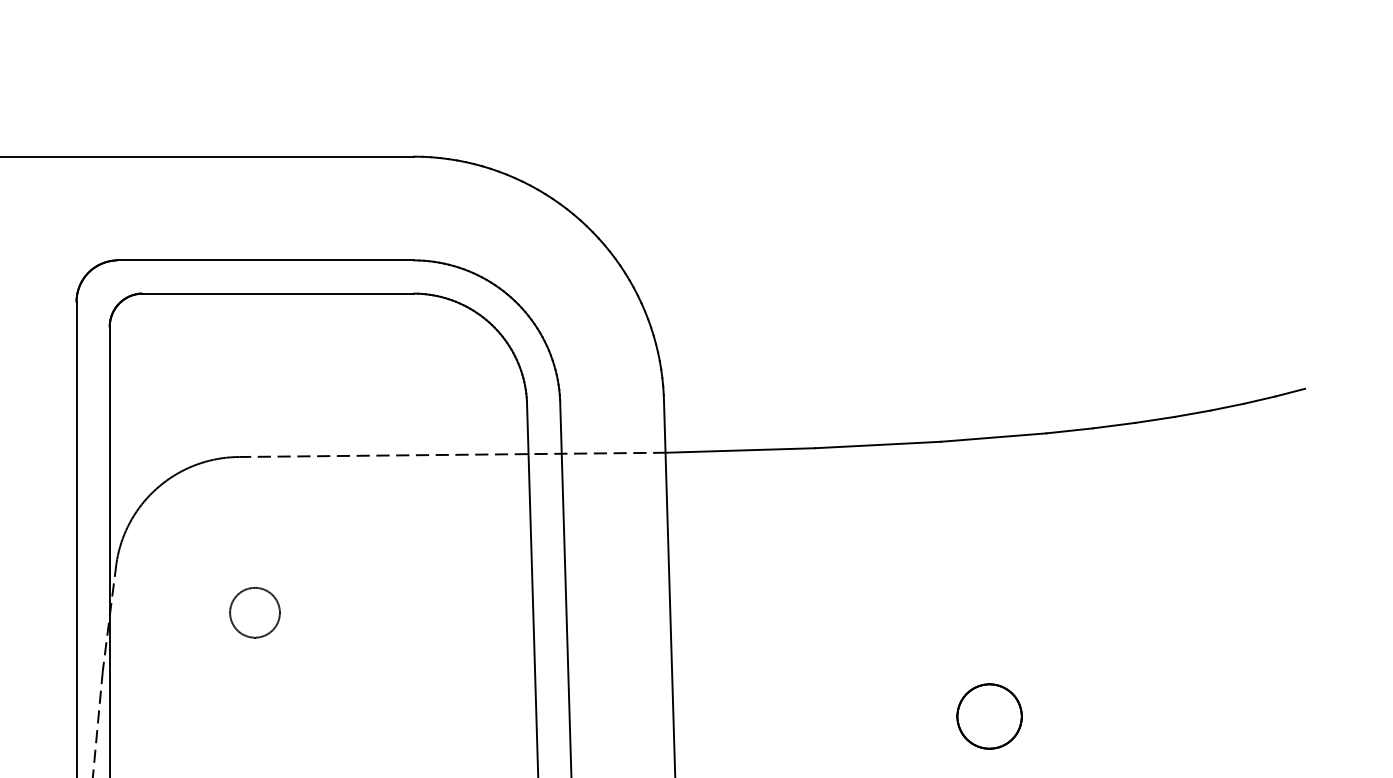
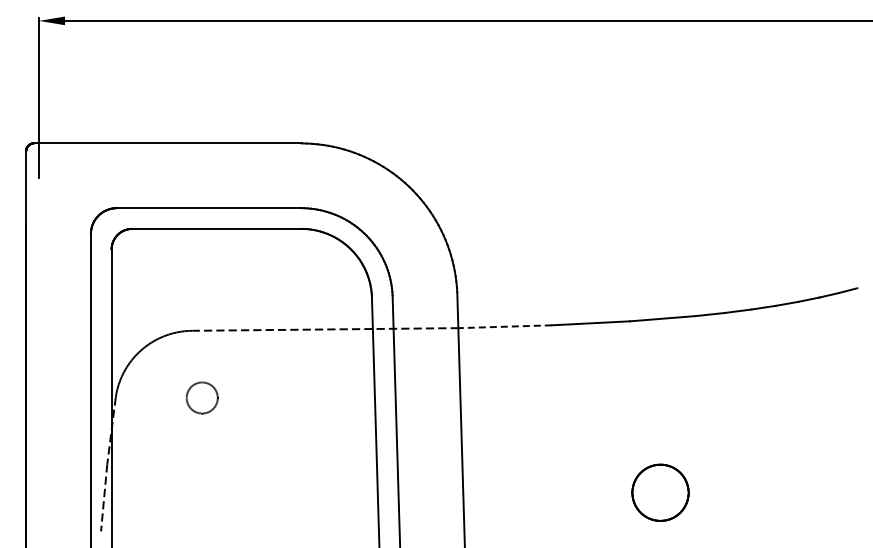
line: (741, 450) -> (505, 326), solid -> dashed
part: (253, 611) -> (201, 397), moved
part: (989, 716) -> (660, 492), size x1.4

